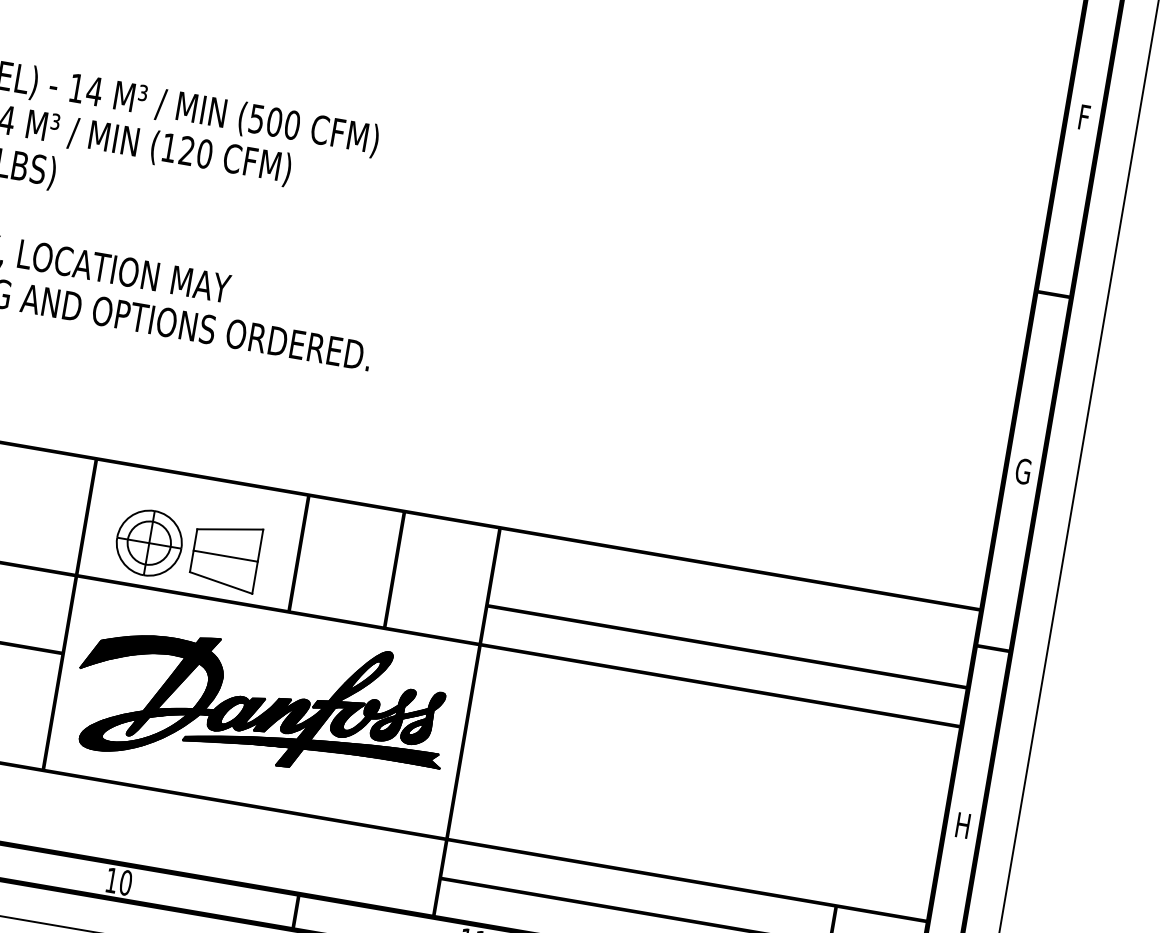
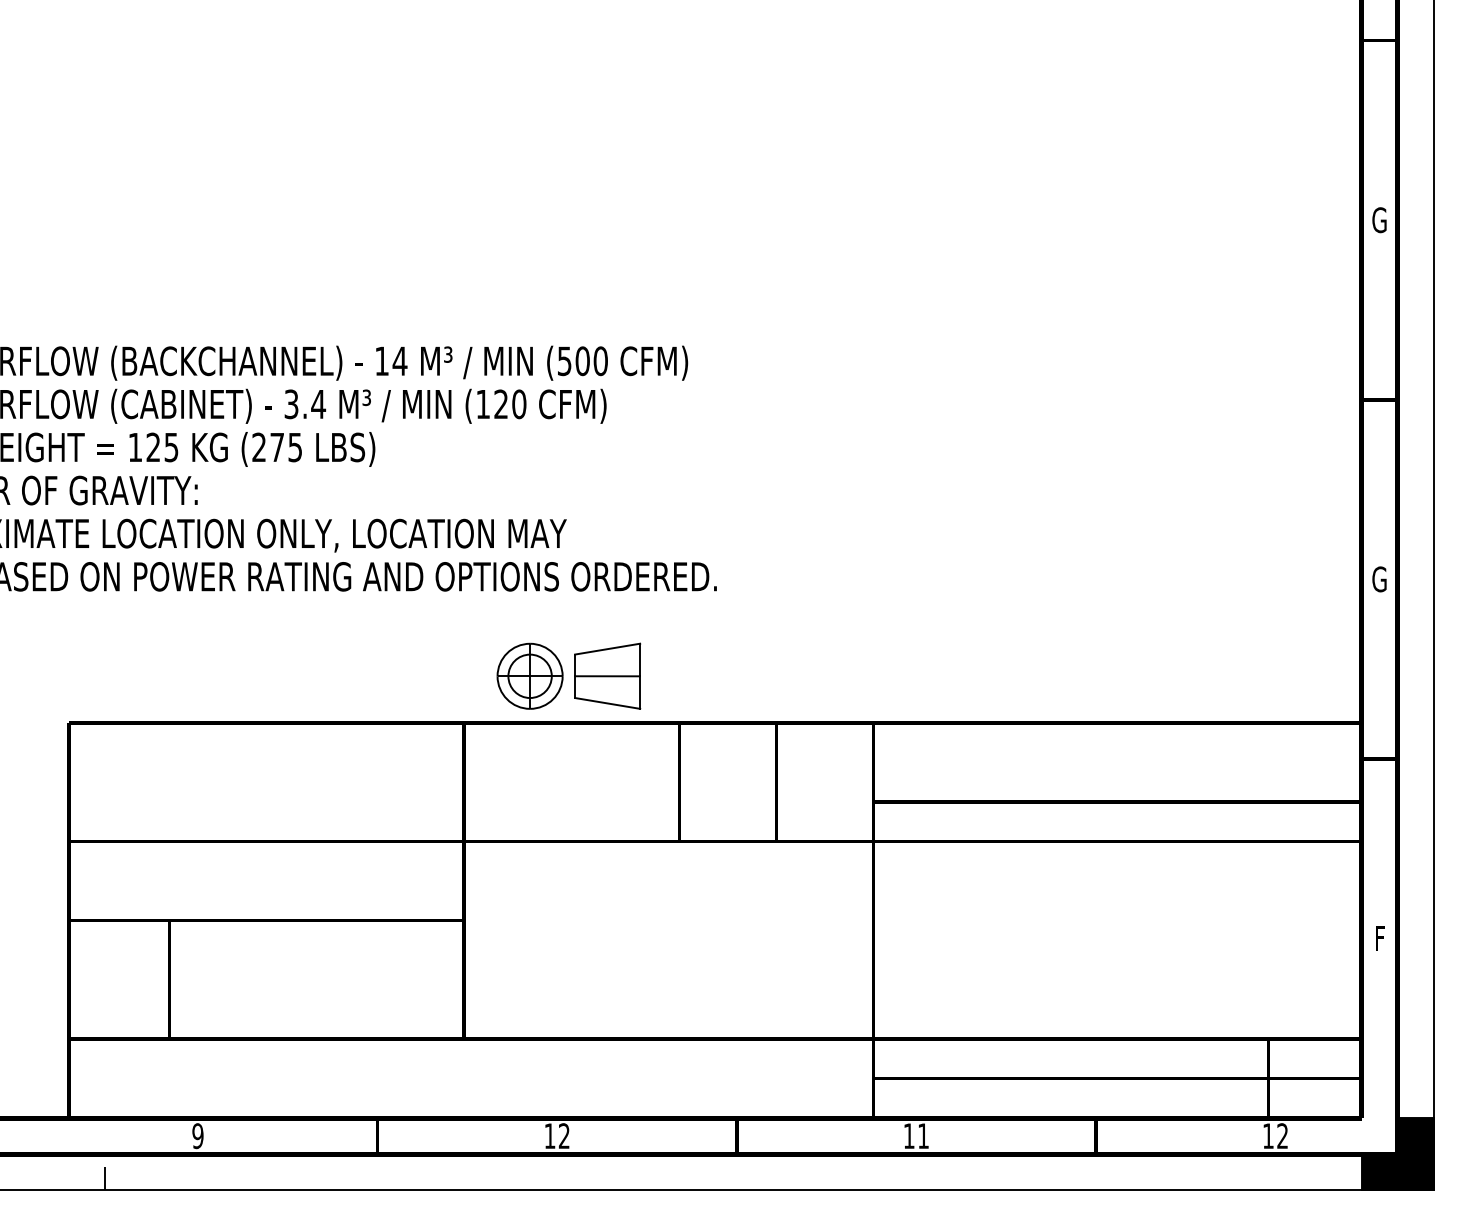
text: (1083, 117) -> (1379, 220), F -> G
part: (187, 548) -> (568, 675), moved
part: (262, 703) -> (668, 936), removed
text: (962, 825) -> (1379, 938), H -> F
text: (125, 883) -> (563, 1136), 10 -> 12

